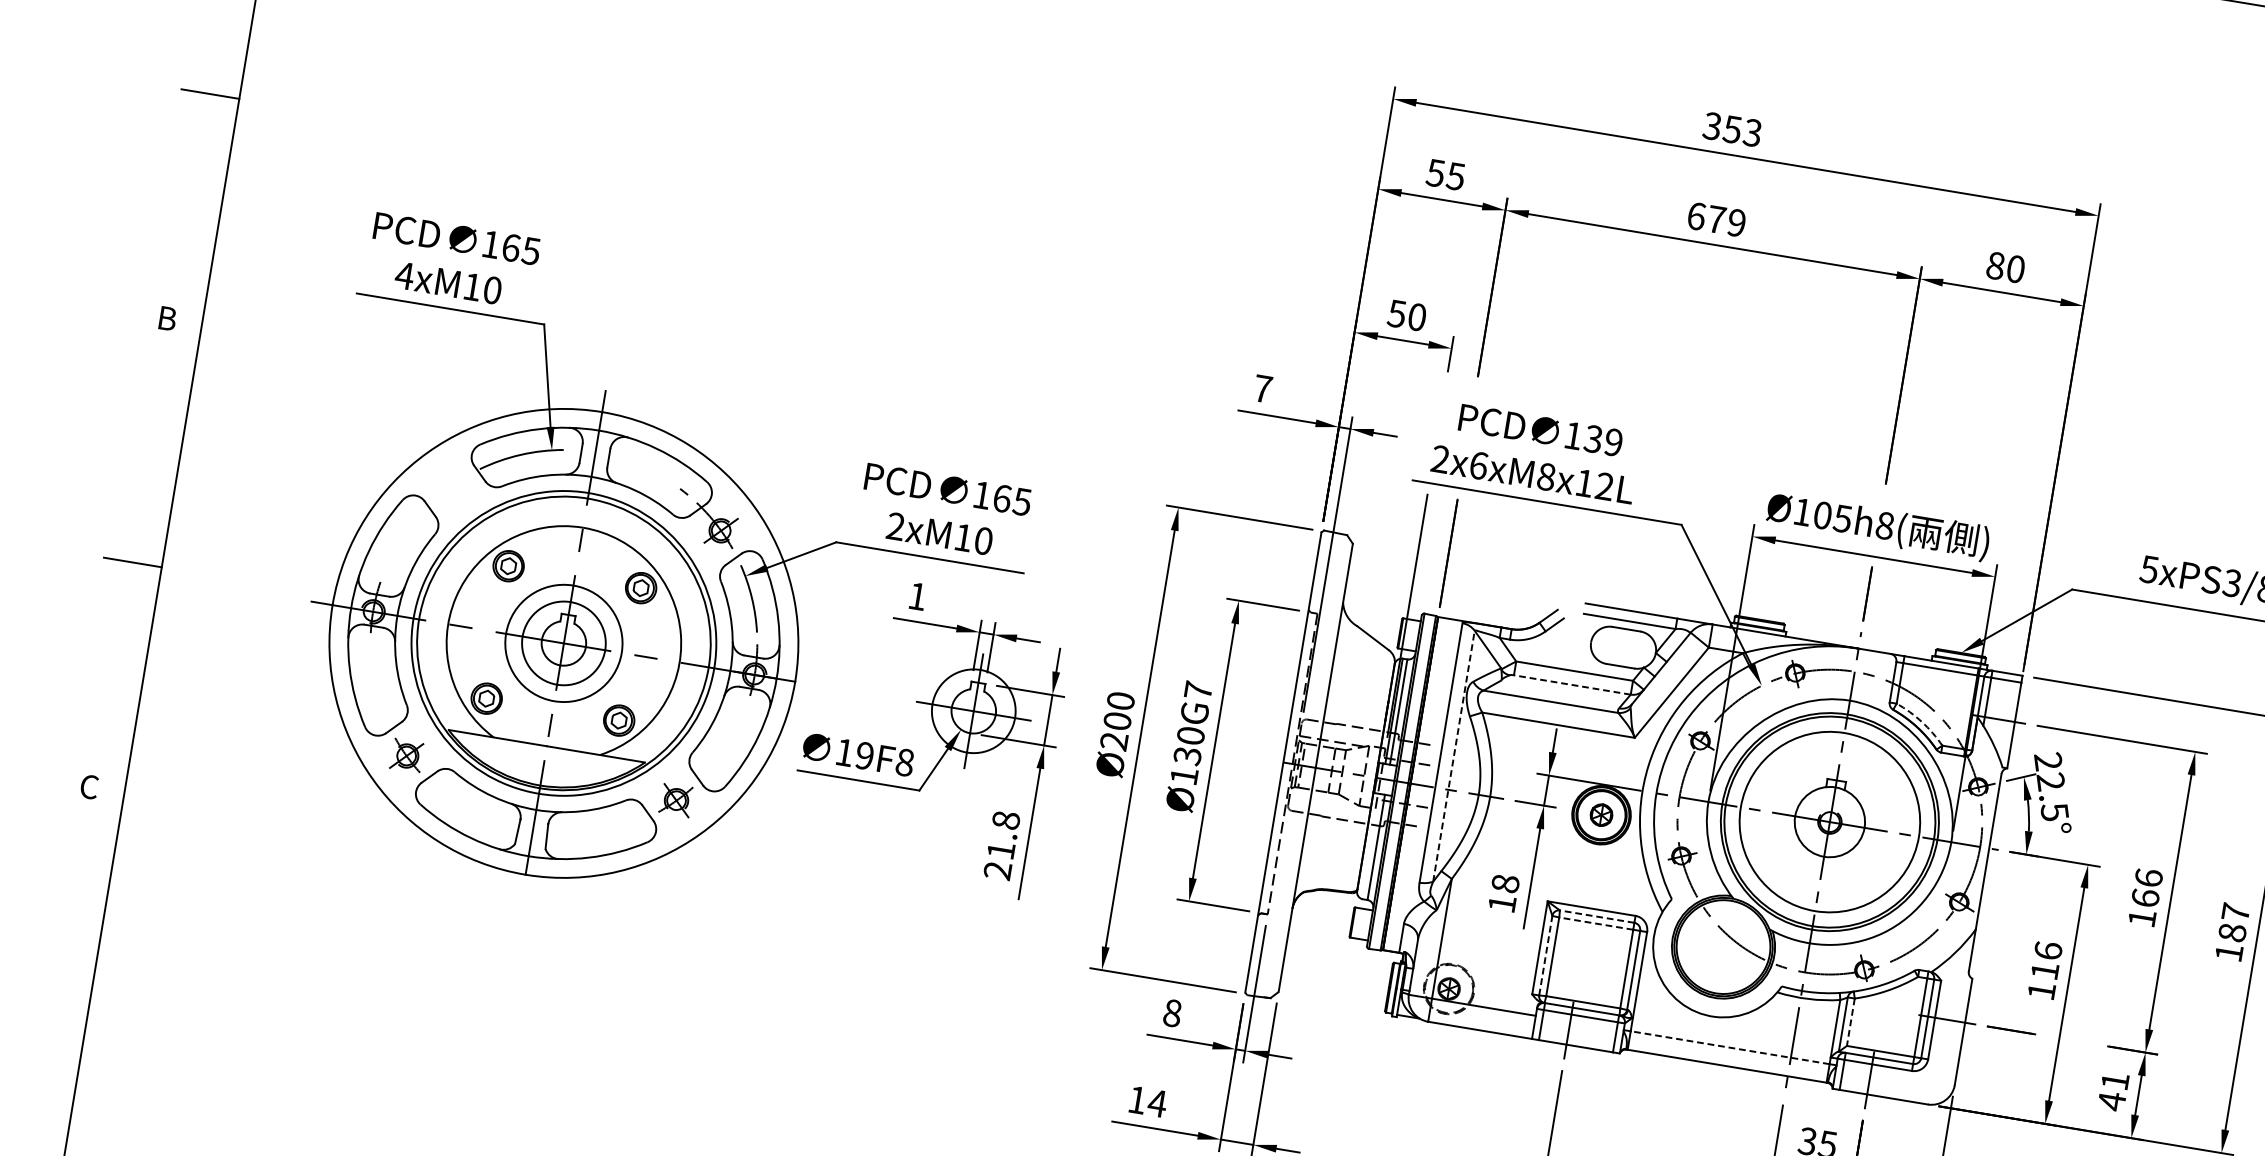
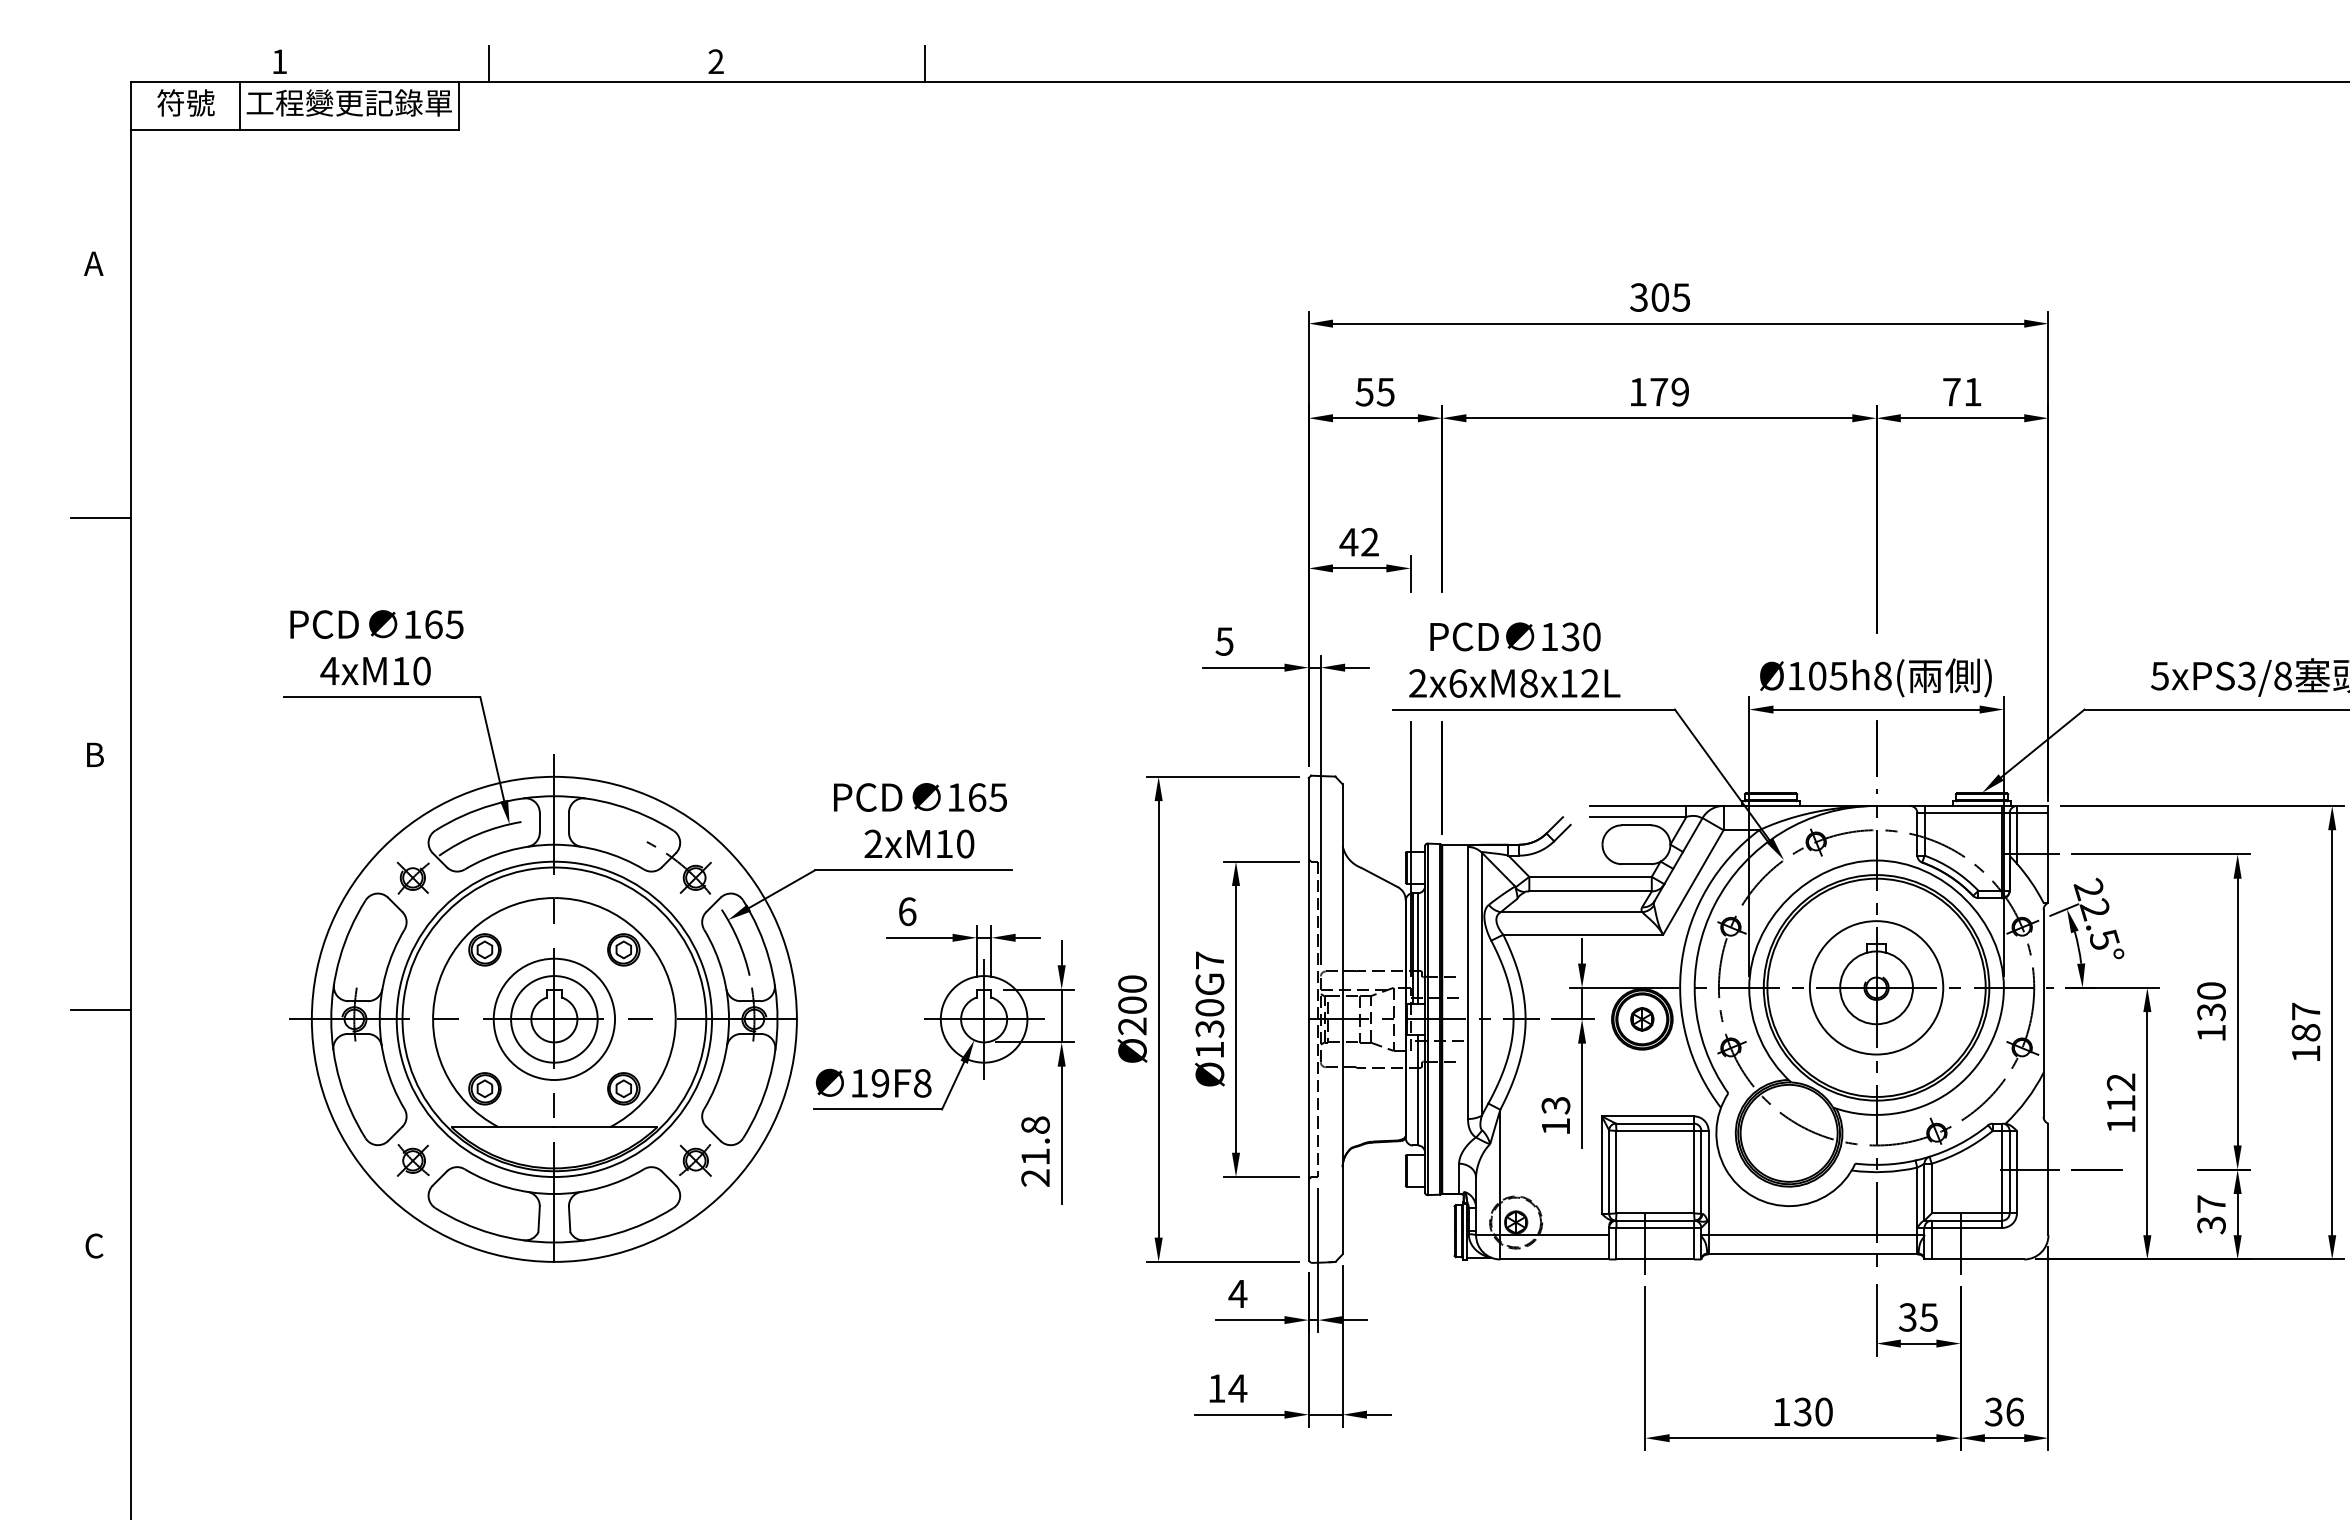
text: (1742, 131) -> (1670, 297), 353 -> 305
text: (1697, 215) -> (1638, 391), 679 -> 179
text: (2006, 266) -> (1962, 391), 80 -> 71
text: (1406, 315) -> (1358, 542), 50 -> 42
text: (1262, 388) -> (1224, 641), 7 -> 5
text: (1613, 442) -> (1591, 636), 139 -> 130
part: (451, 485) -> (412, 877), added
text: (917, 596) -> (907, 911), 1 -> 6
line: (1572, 685) -> (1590, 891), dashed -> solid
arc: (1921, 722) -> (1953, 870), dashed -> solid
line: (1453, 756) -> (1481, 984), dashed -> solid
circle: (1829, 821) -> (1876, 987), size x0.71
text: (1505, 883) -> (1555, 1105), 18 -> 13
text: (2147, 888) -> (2211, 1001), 166 -> 130
line: (1596, 916) -> (1654, 1123), dashed -> solid
line: (1596, 923) -> (1655, 1130), dashed -> solid
text: (2047, 950) -> (2120, 1082), 116 -> 112
line: (1546, 956) -> (1609, 1172), dashed -> solid
text: (1172, 1012) -> (1237, 1293), 8 -> 4
line: (1850, 1022) -> (1931, 1188), dashed -> solid
line: (1729, 1047) -> (1812, 1234), dashed -> solid
text: (2113, 1091) -> (2211, 1214), 41 -> 37

